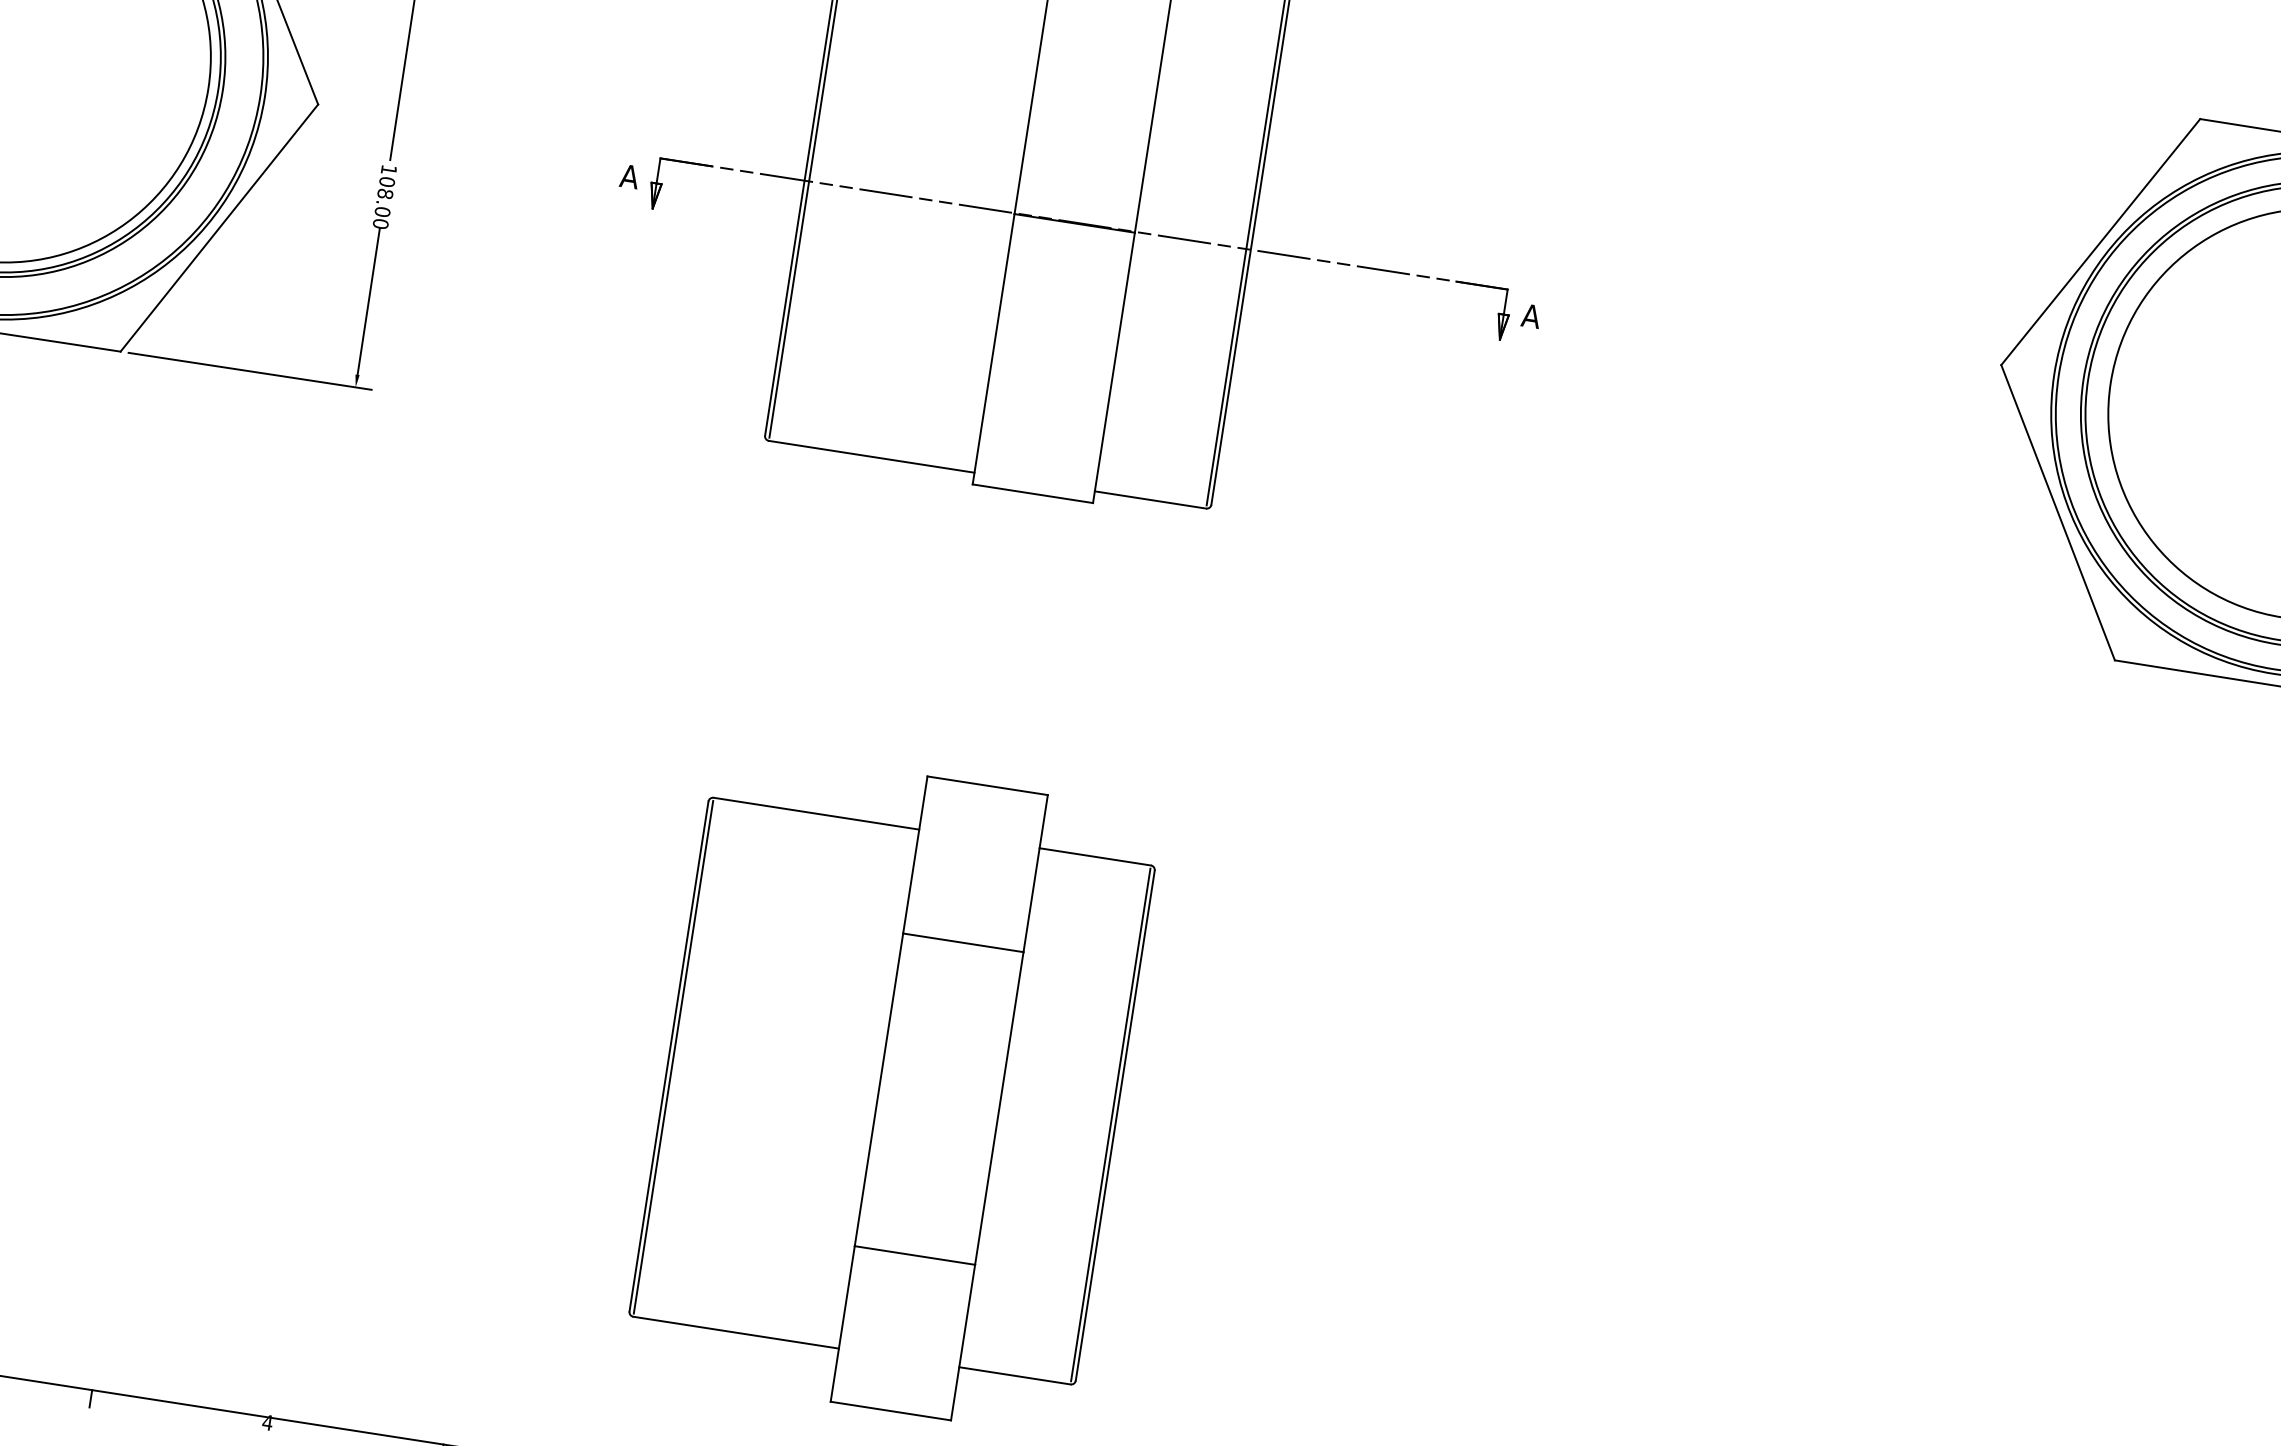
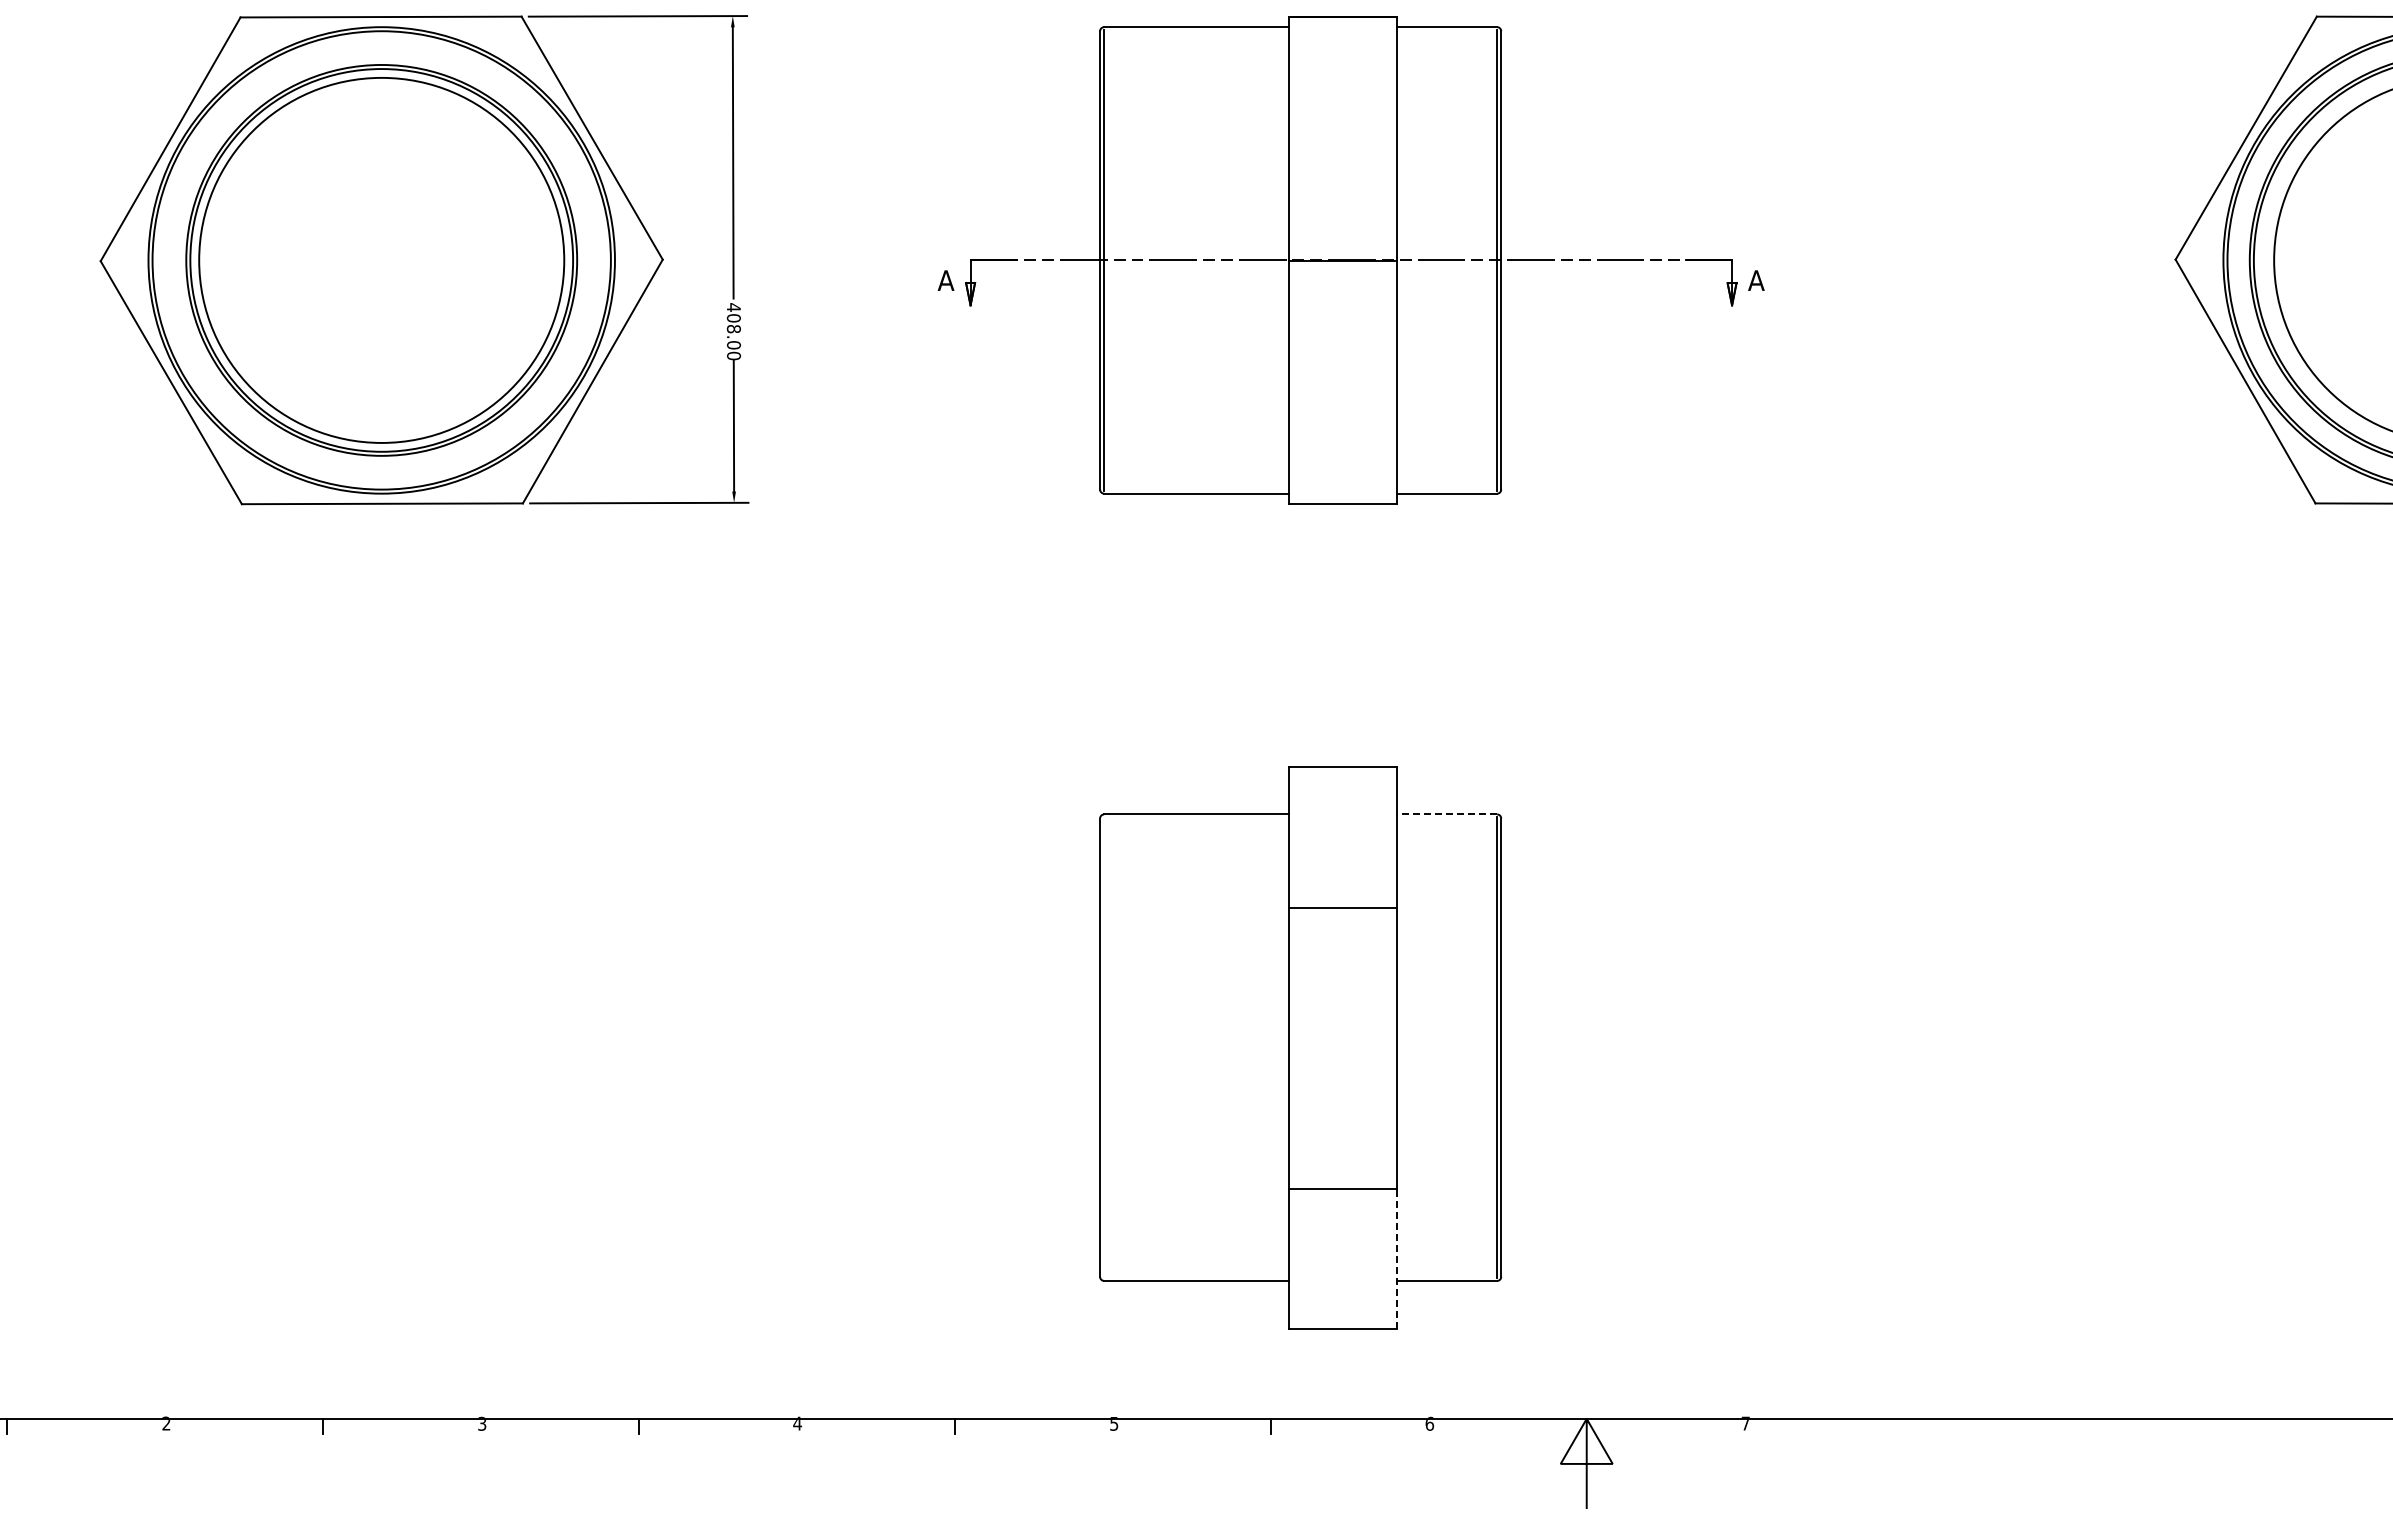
text: (388, 169) -> (733, 307), 108.00 -> 408.00
line: (1094, 856) -> (1446, 814), solid -> dashed
line: (673, 1057) -> (1104, 1047), removed
line: (963, 1342) -> (1397, 1258), solid -> dashed

